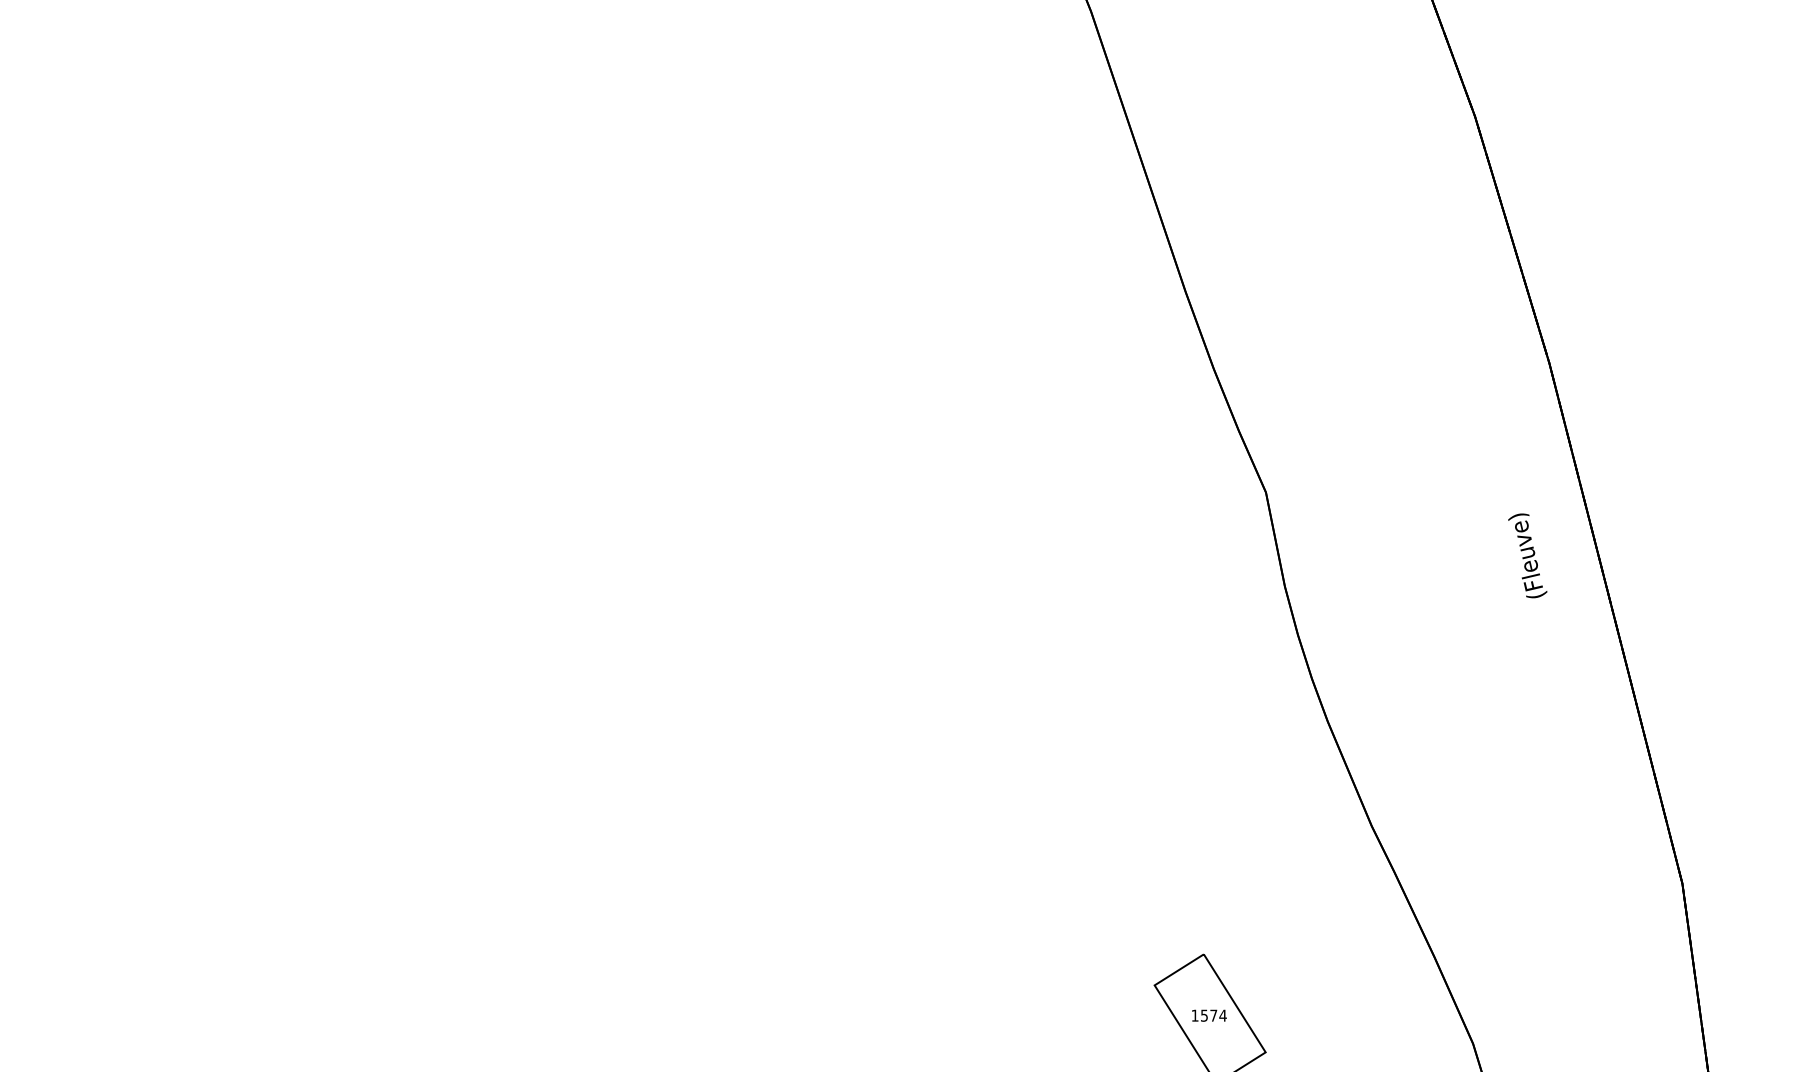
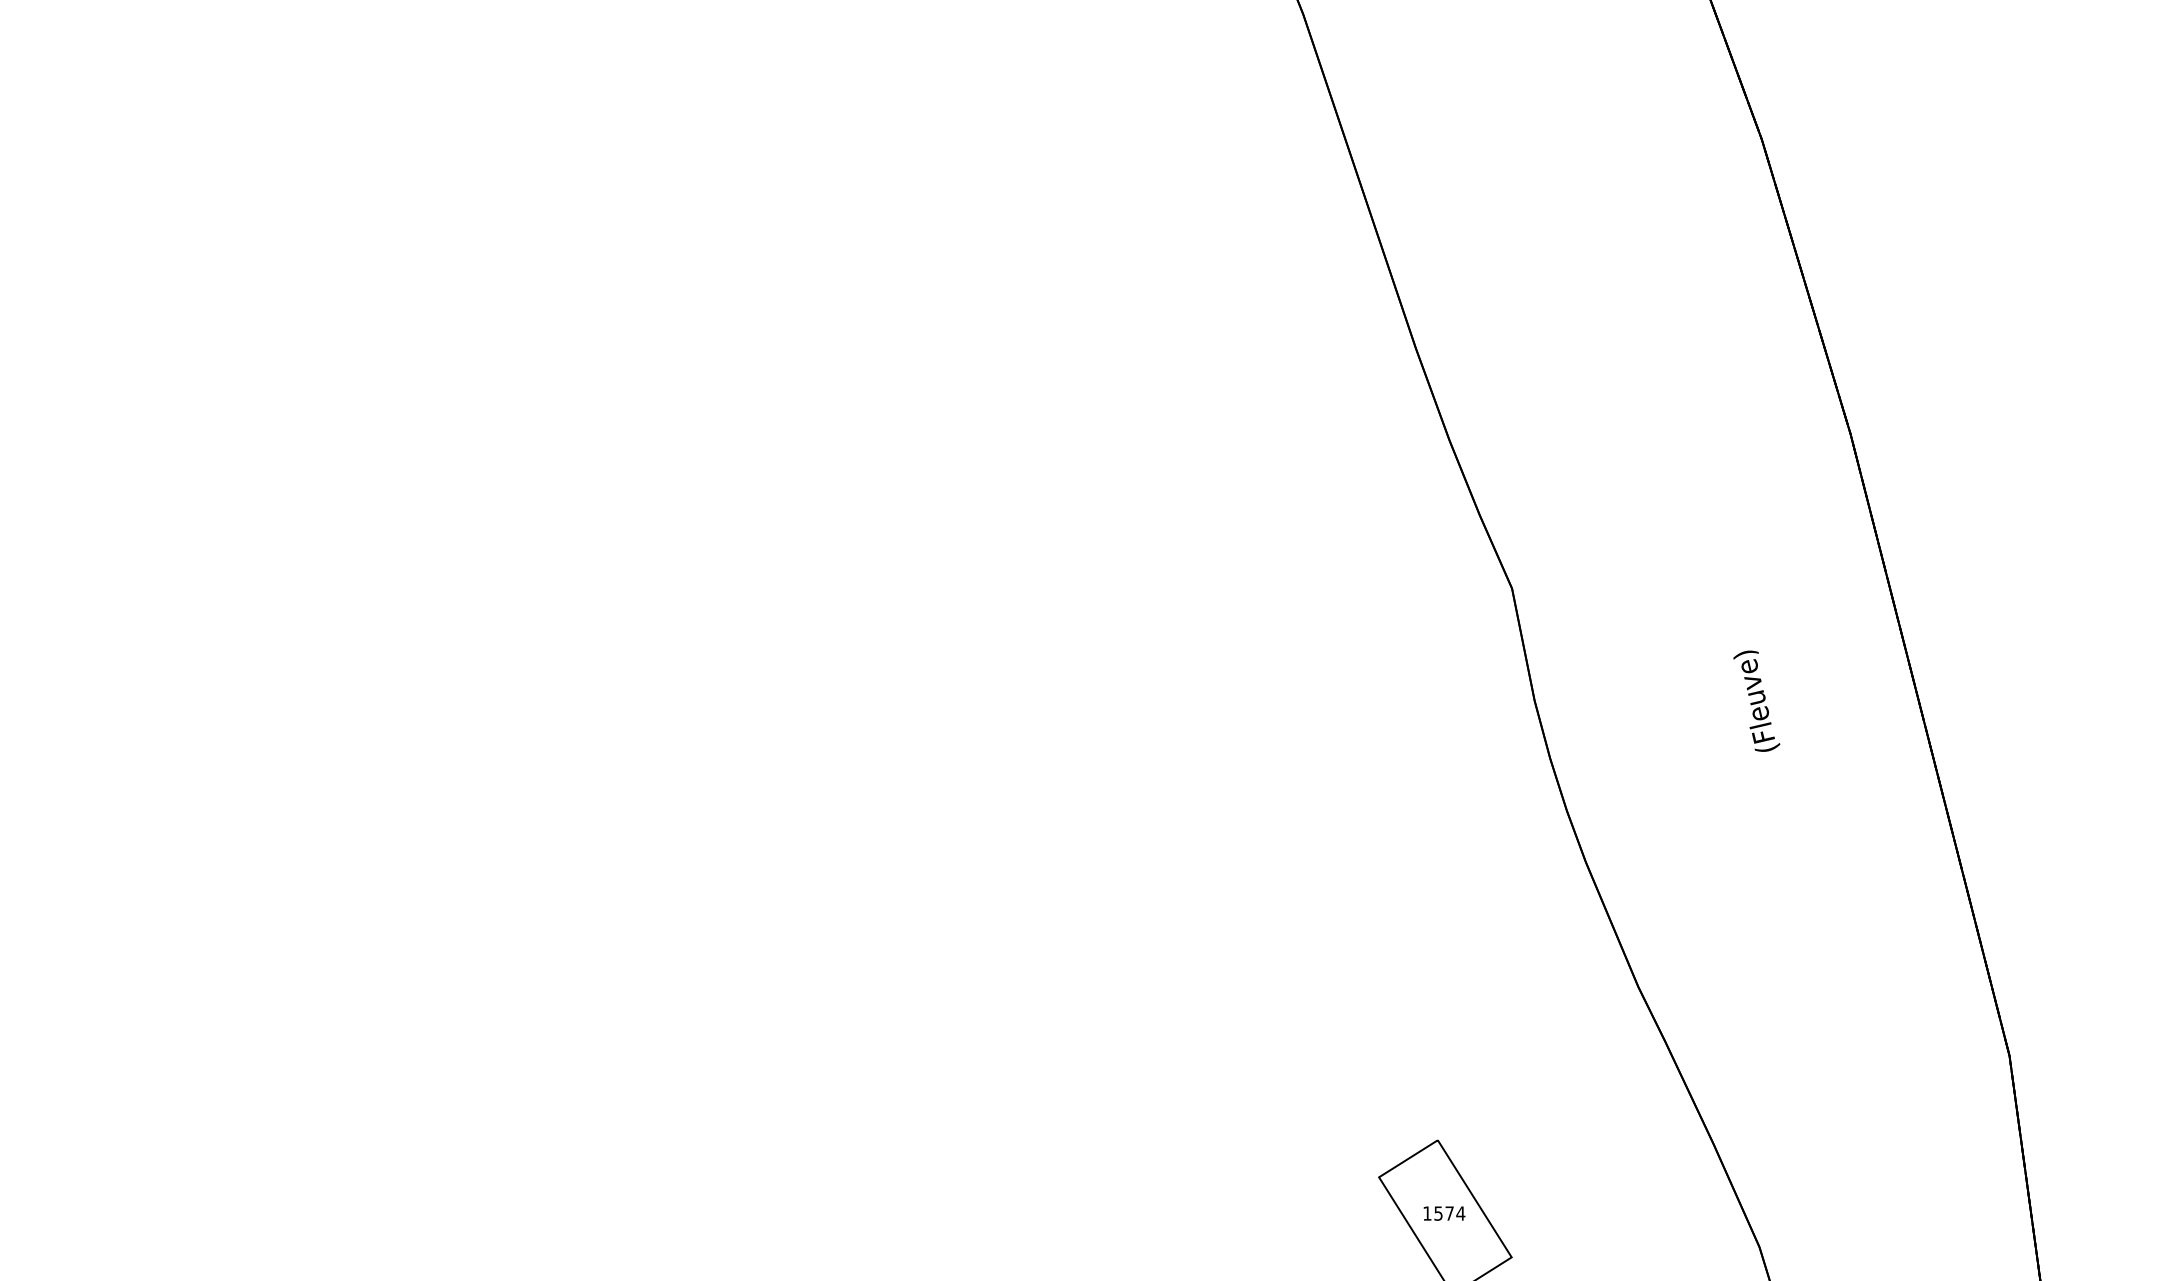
text: (1527, 555) -> (1756, 700), moved

